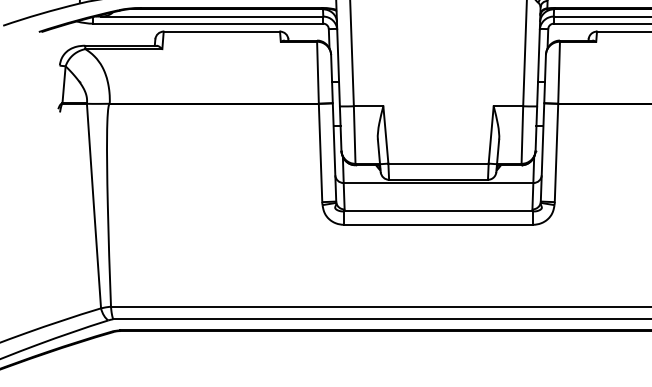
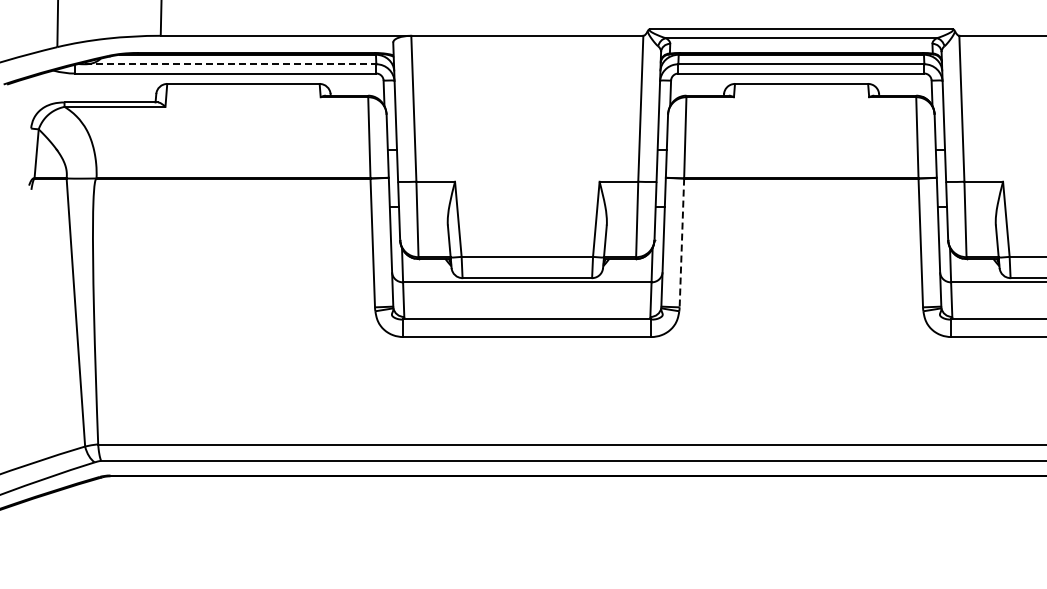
line: (211, 16) -> (230, 64), solid -> dashed
line: (556, 153) -> (681, 243), solid -> dashed

